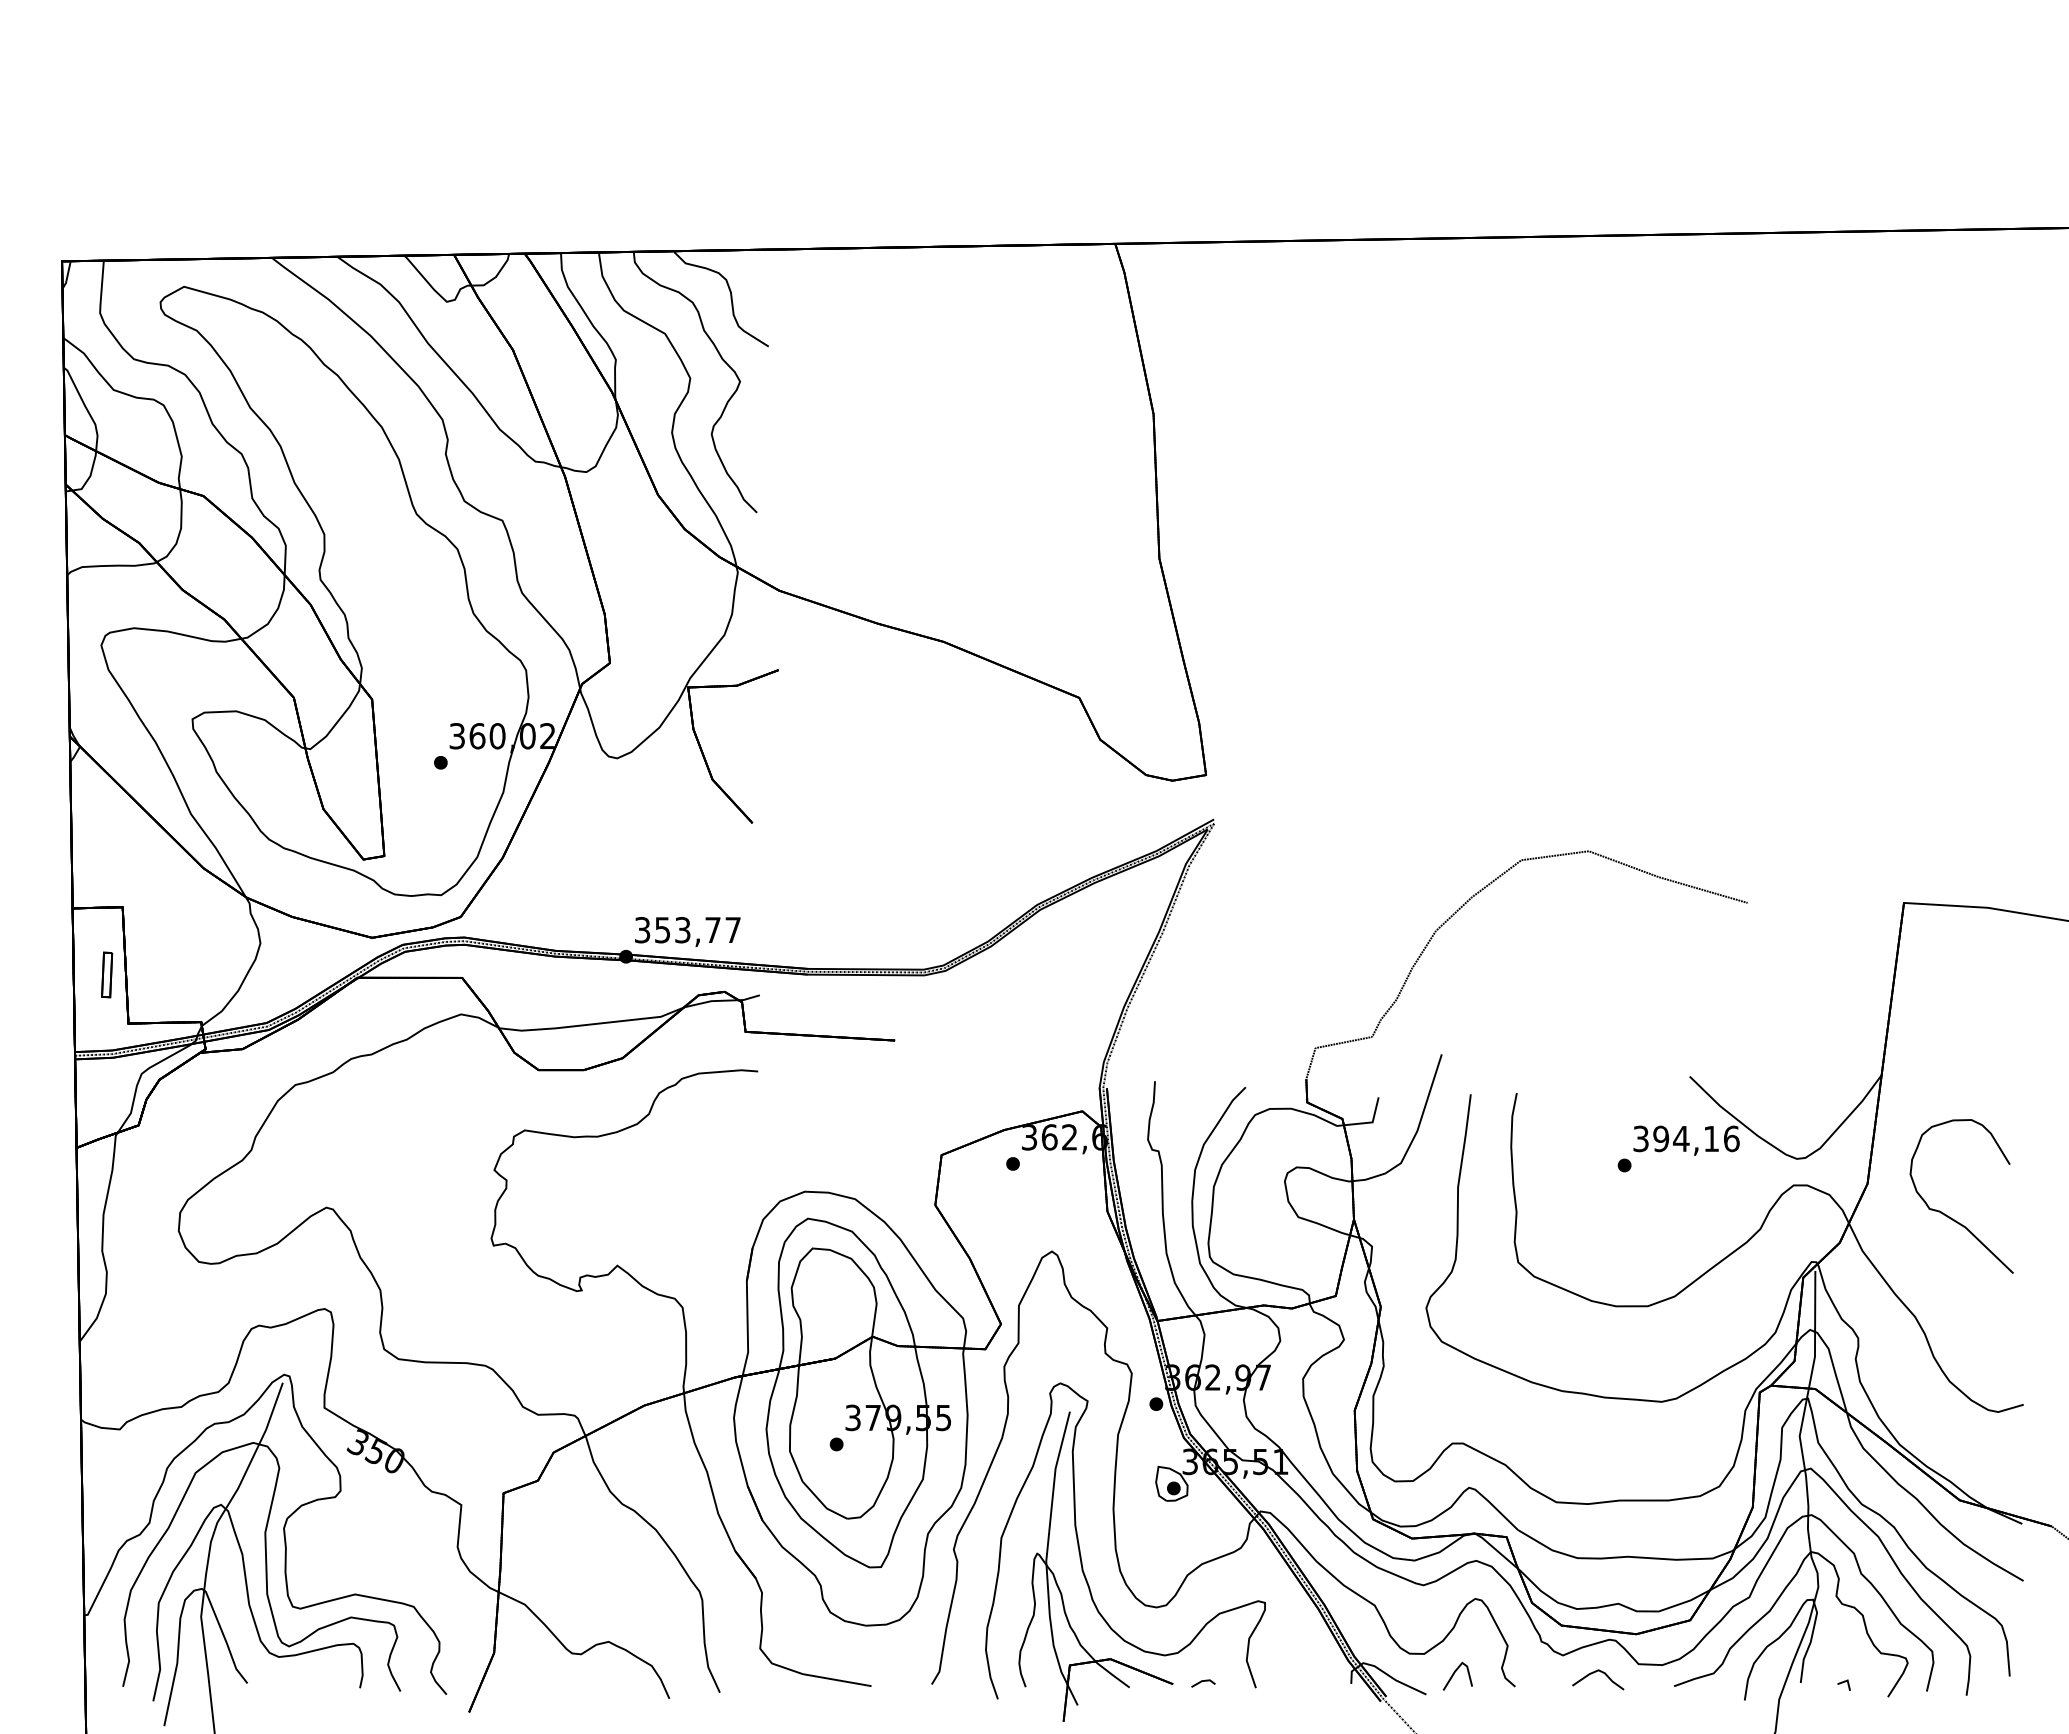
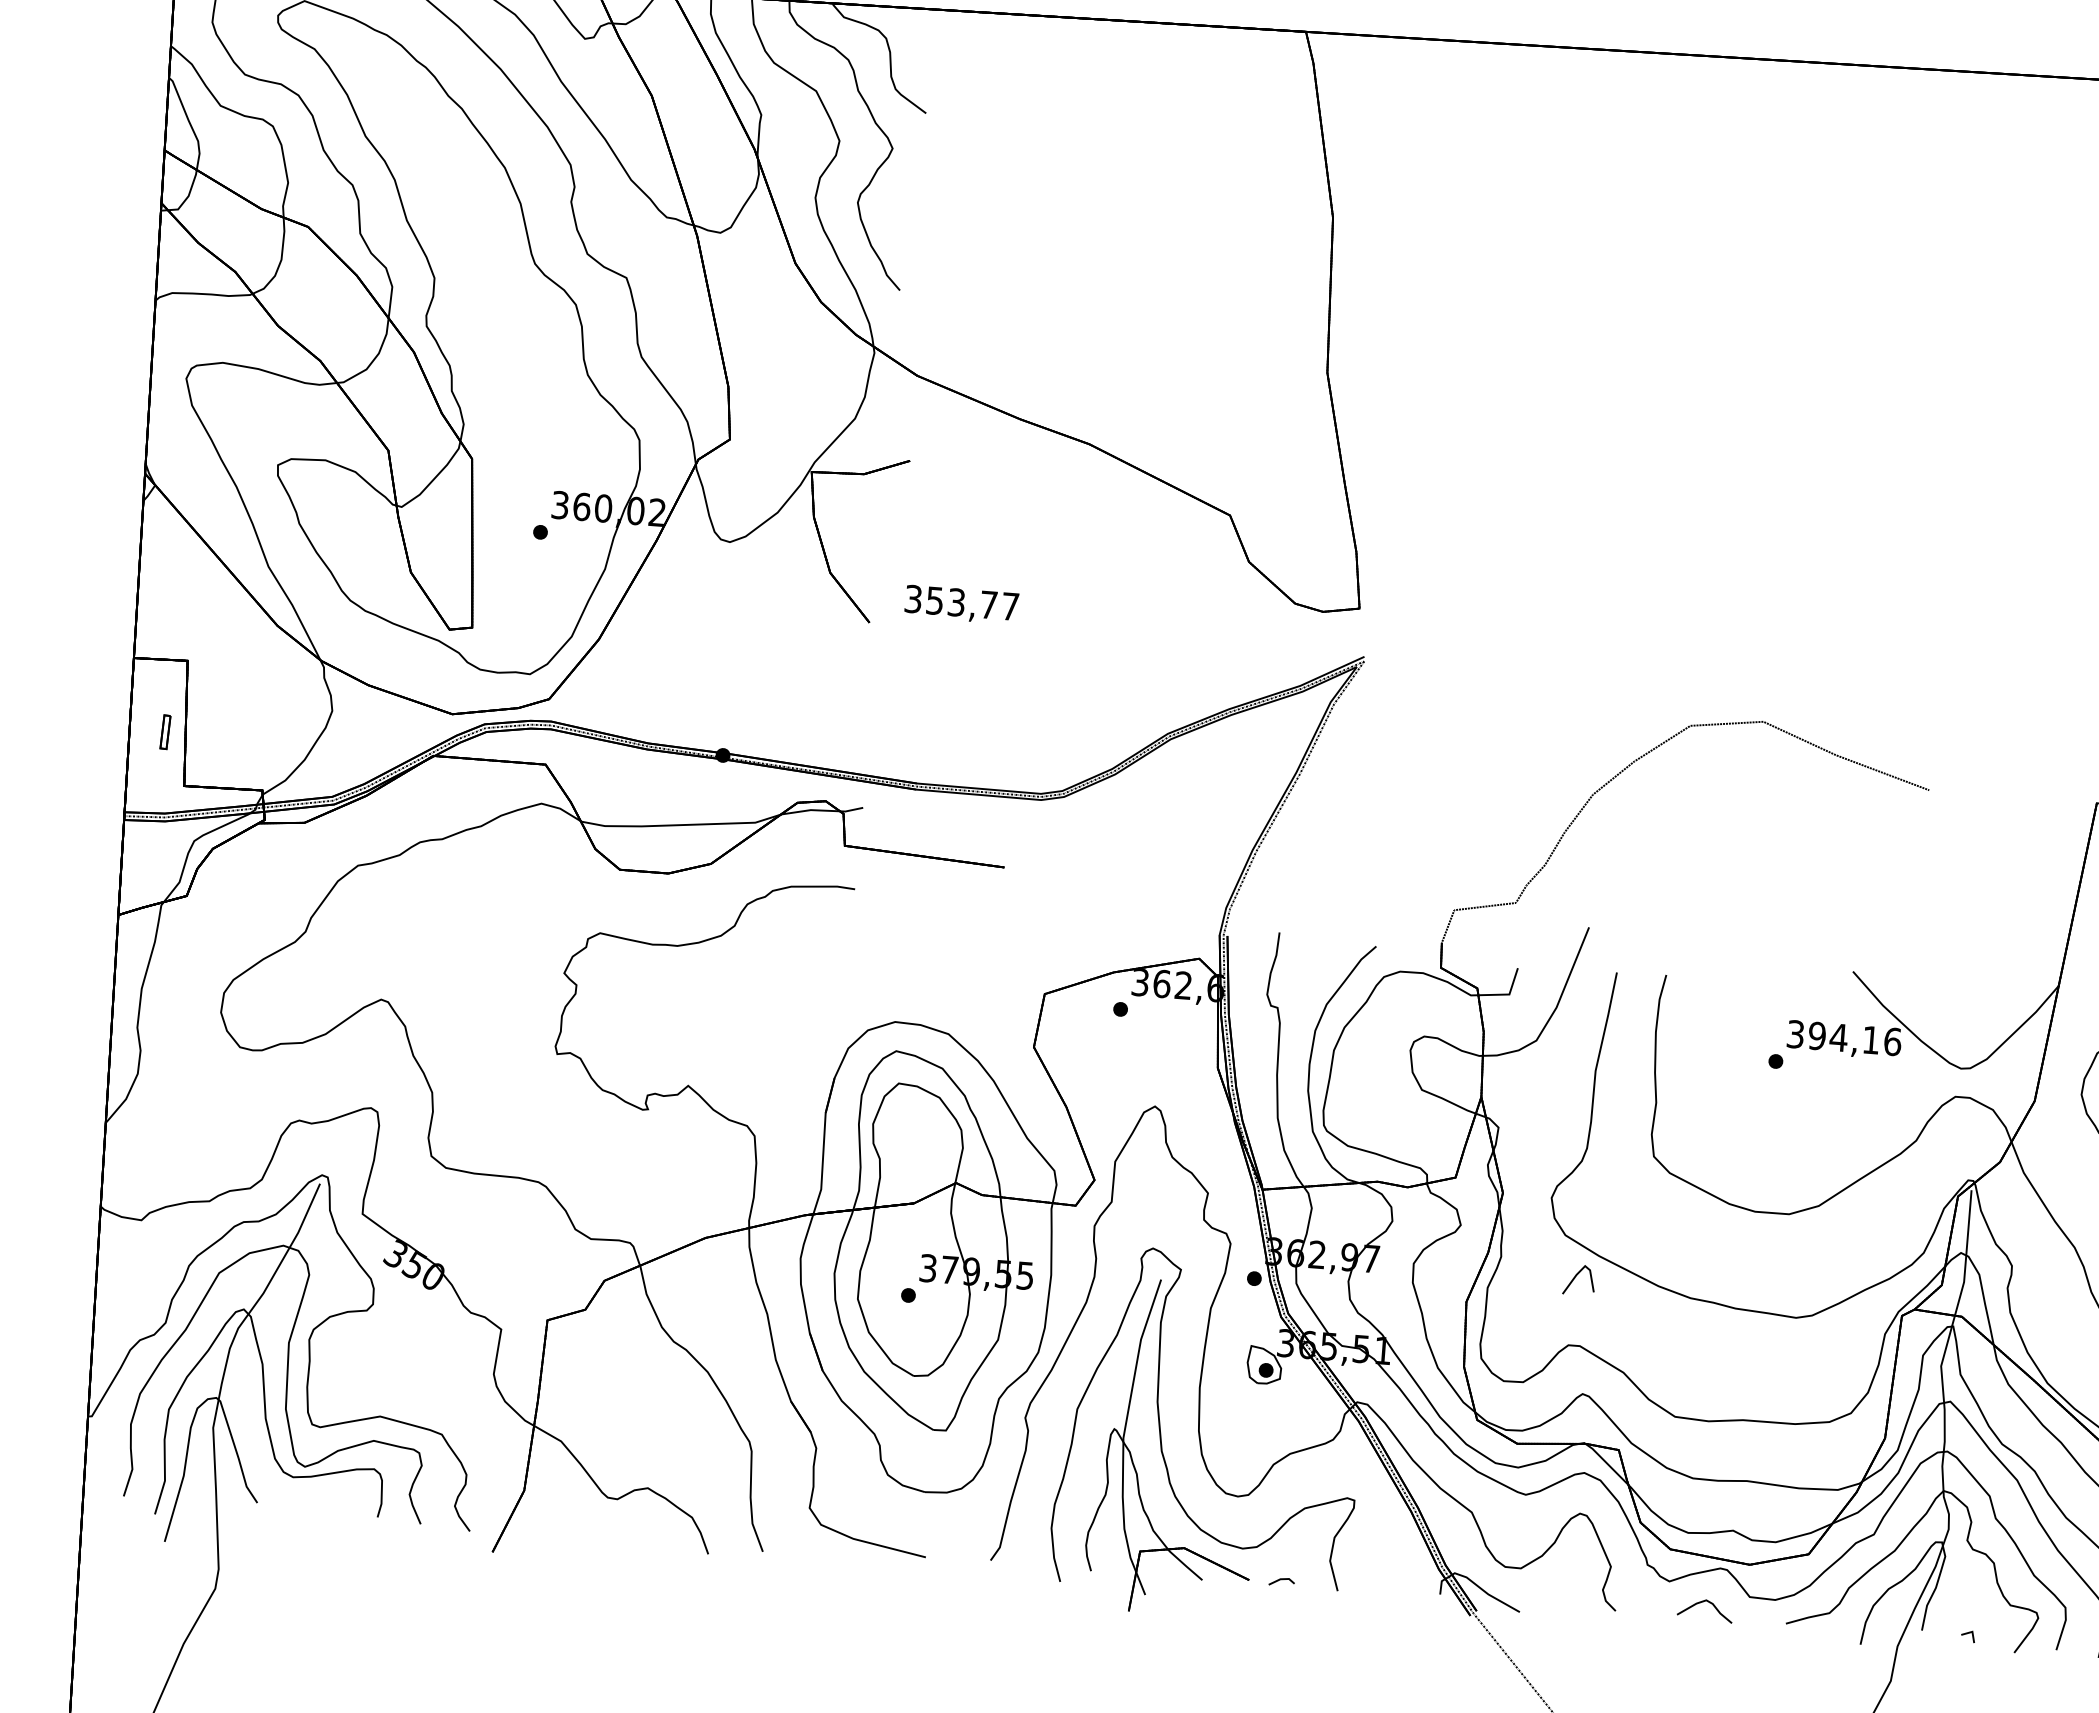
text: (687, 931) -> (961, 604), moved
part: (107, 974) -> (165, 731), size x0.7
line: (1454, 1674) -> (1575, 1277), moved

